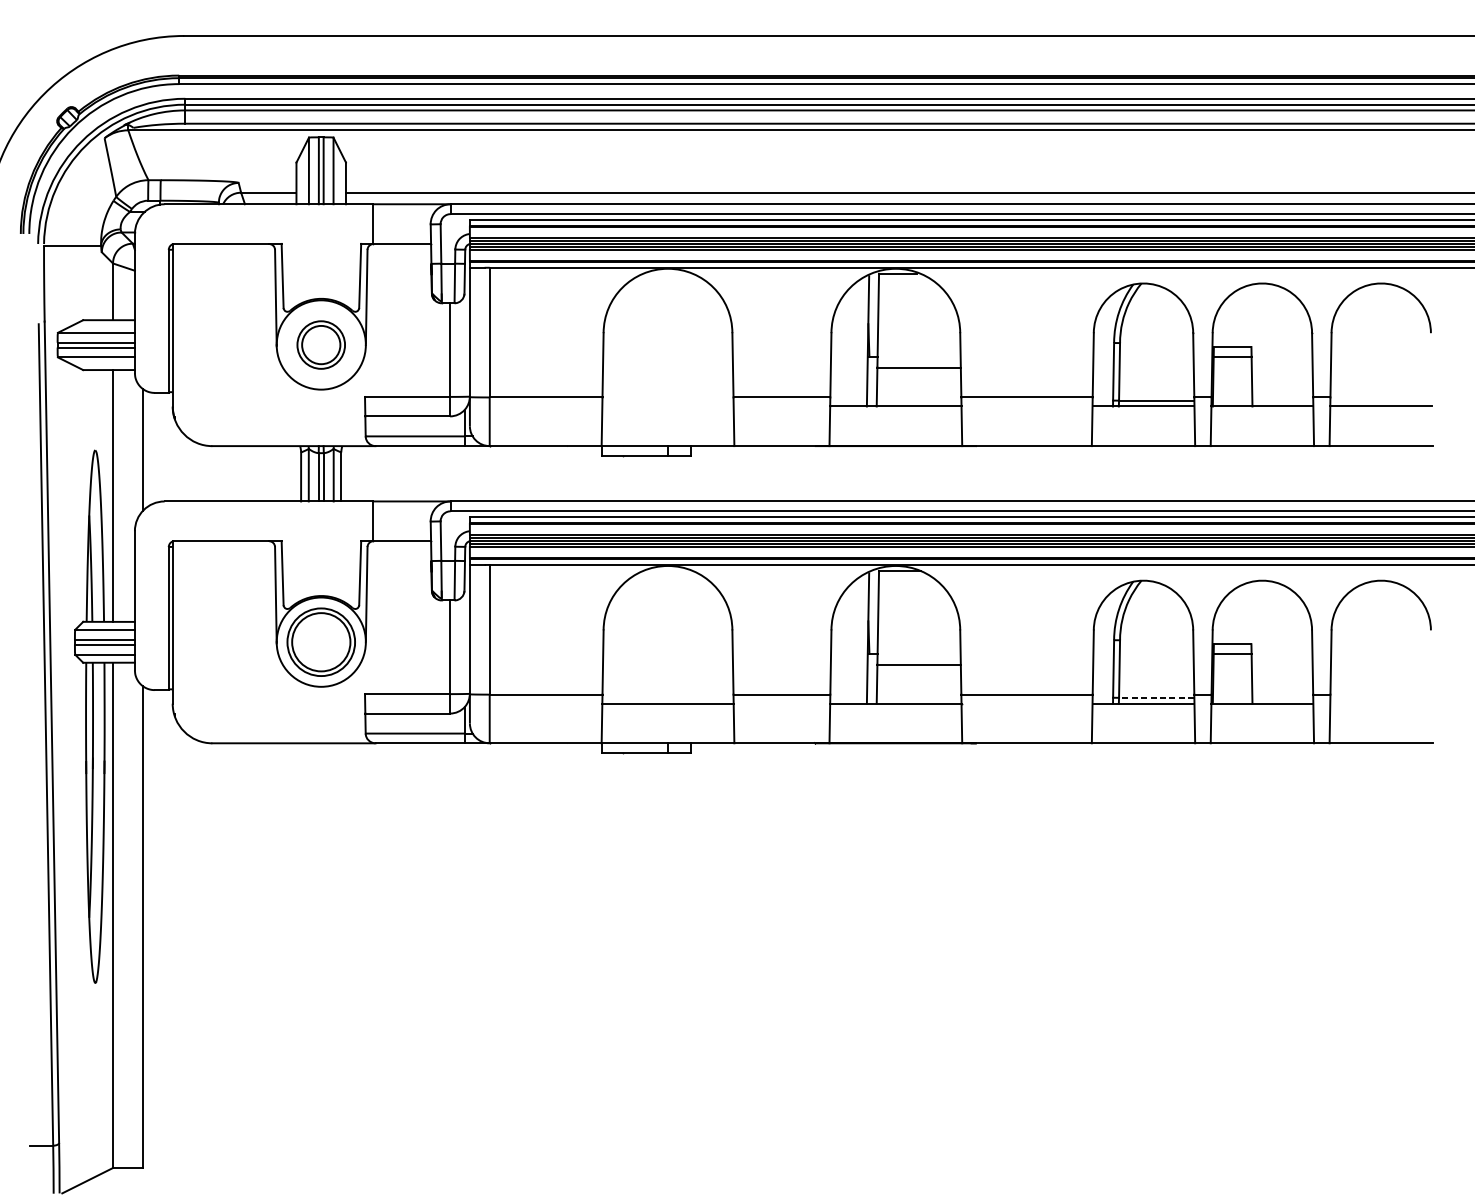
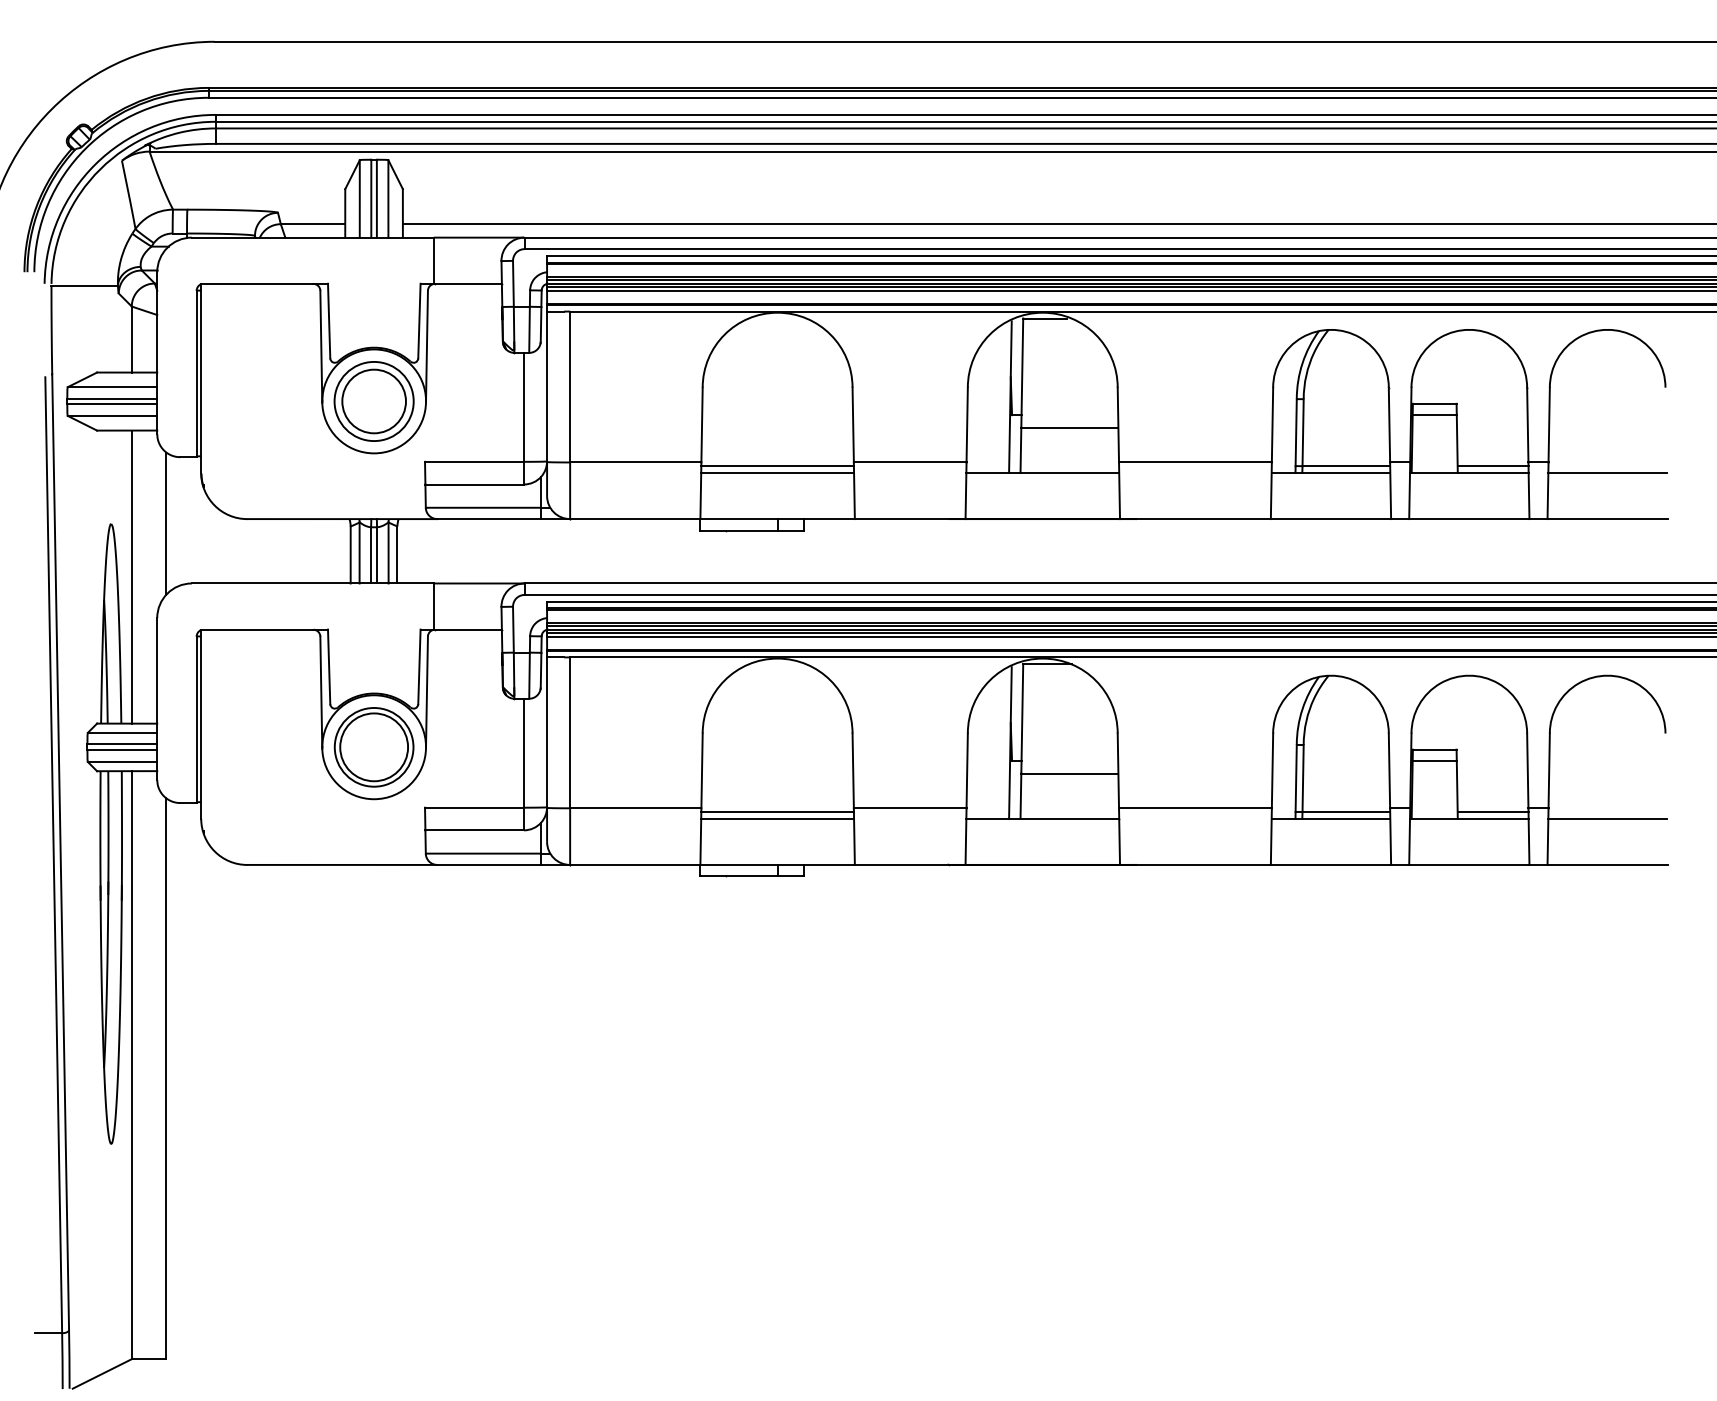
part: (320, 345) -> (373, 401), size x1.43
line: (667, 400) -> (777, 466), added
line: (1282, 400) -> (1492, 466), added
line: (667, 406) -> (777, 472), added
line: (667, 698) -> (777, 812), added
line: (1156, 698) -> (1346, 812), dashed -> solid
line: (1282, 698) -> (1492, 812), added
line: (1381, 703) -> (1607, 818), added

